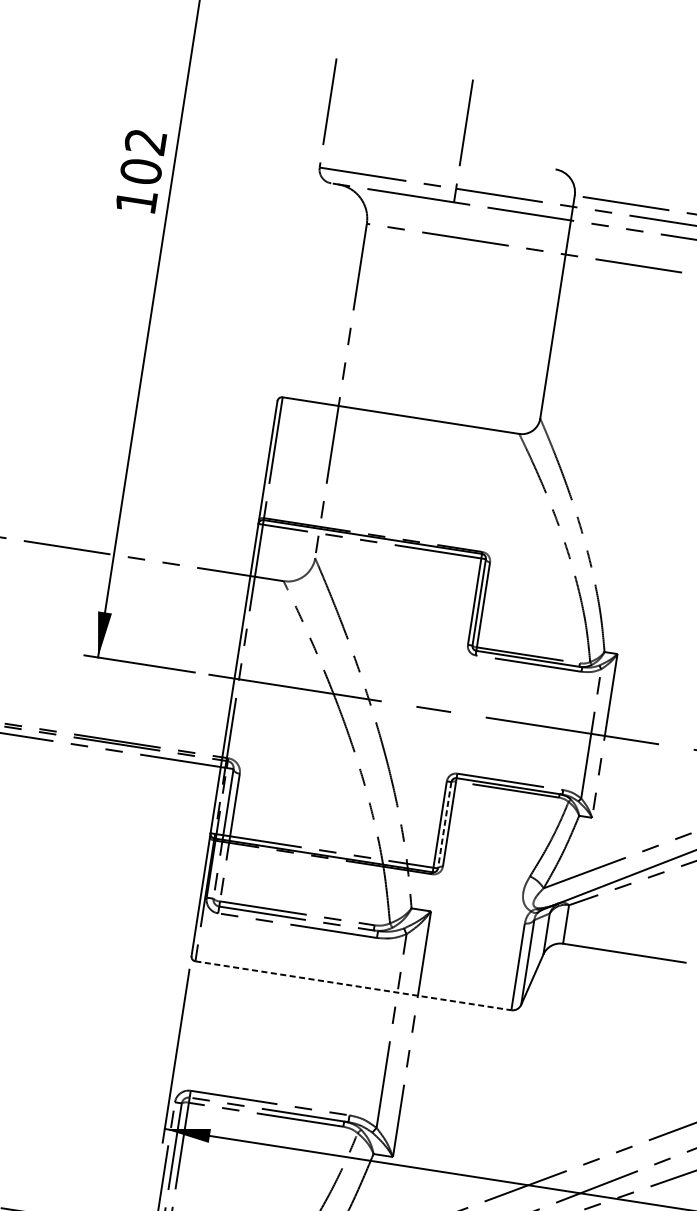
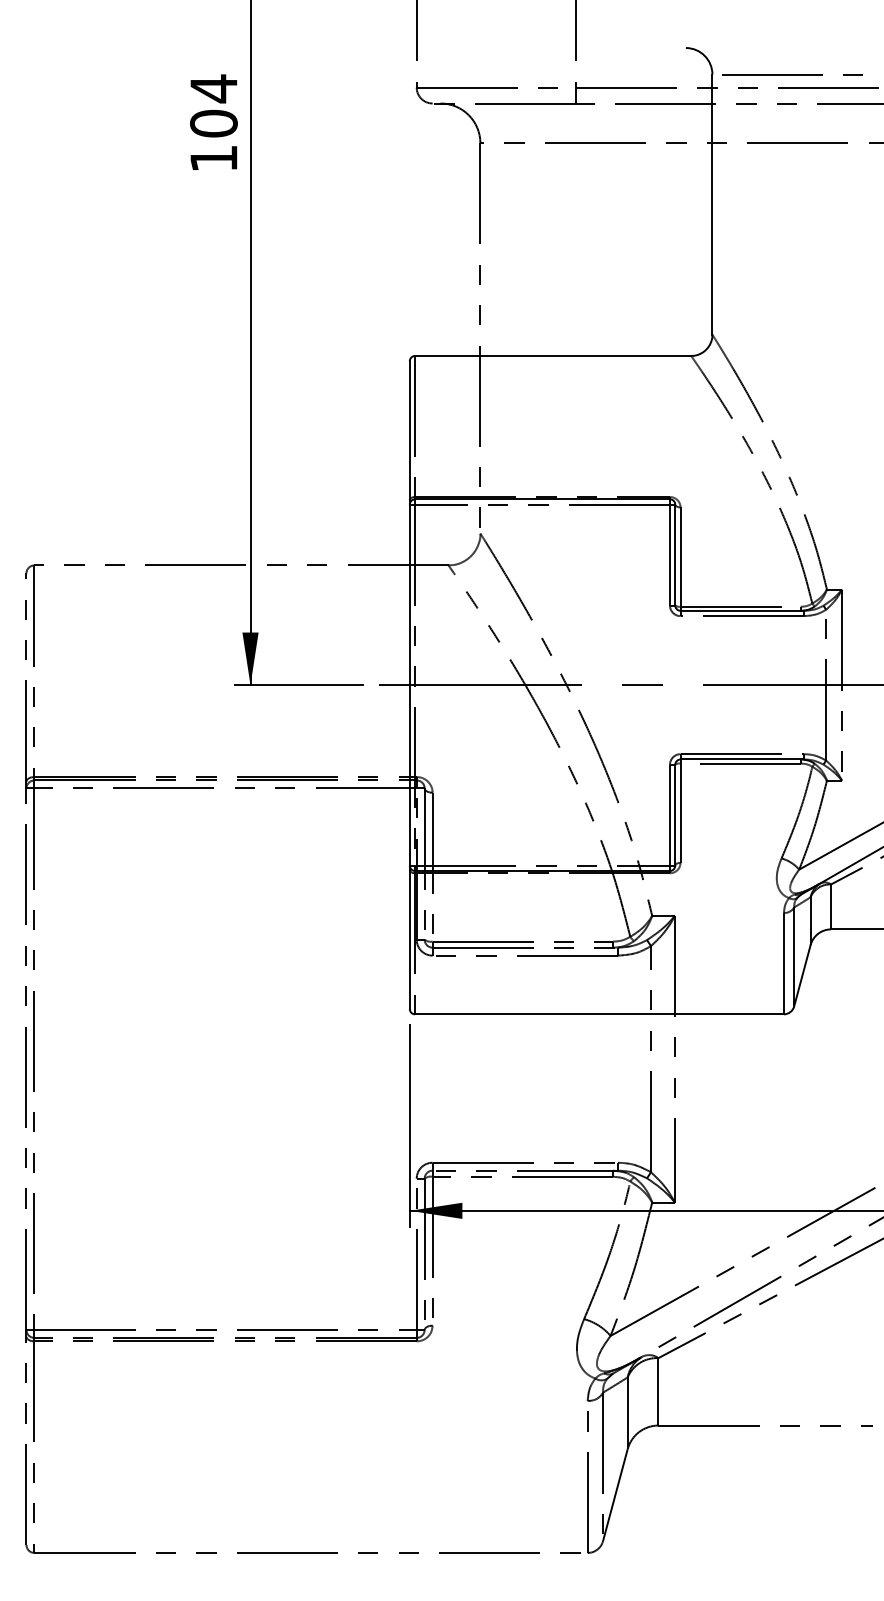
text: (145, 141) -> (213, 88), 102 -> 104
line: (444, 825) -> (675, 815), dashed -> solid
line: (354, 986) -> (600, 1014), dashed -> solid

